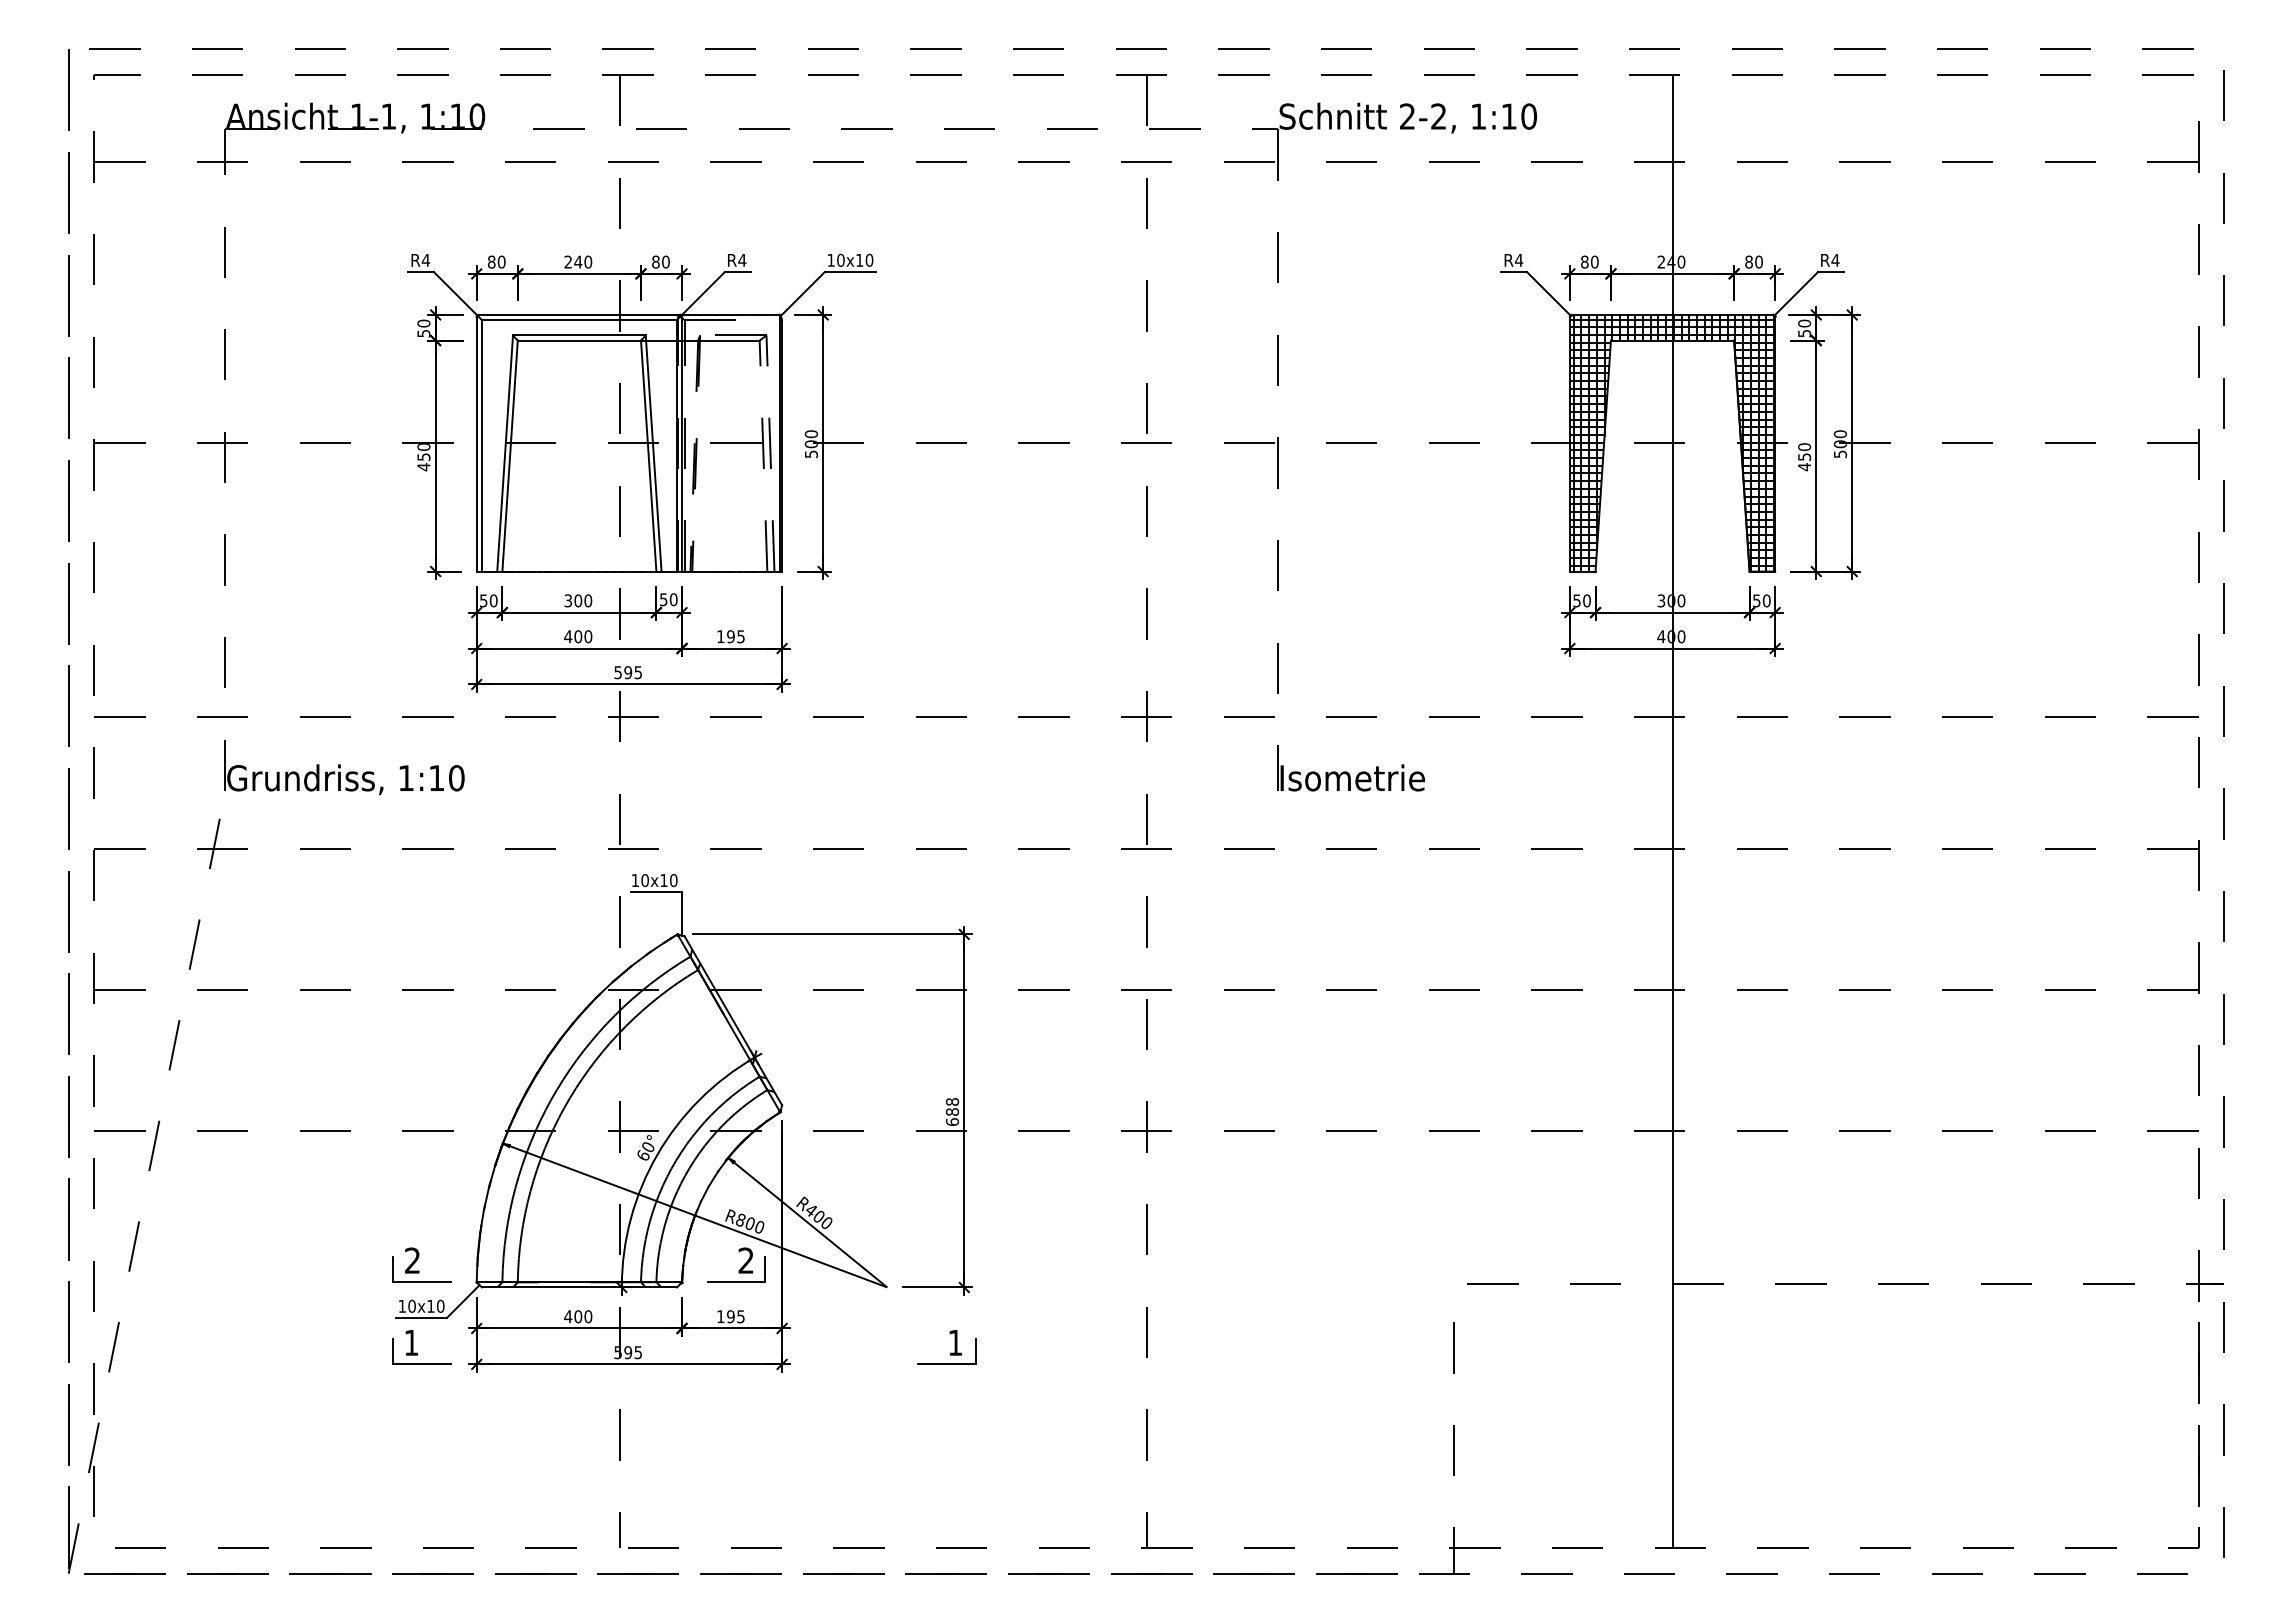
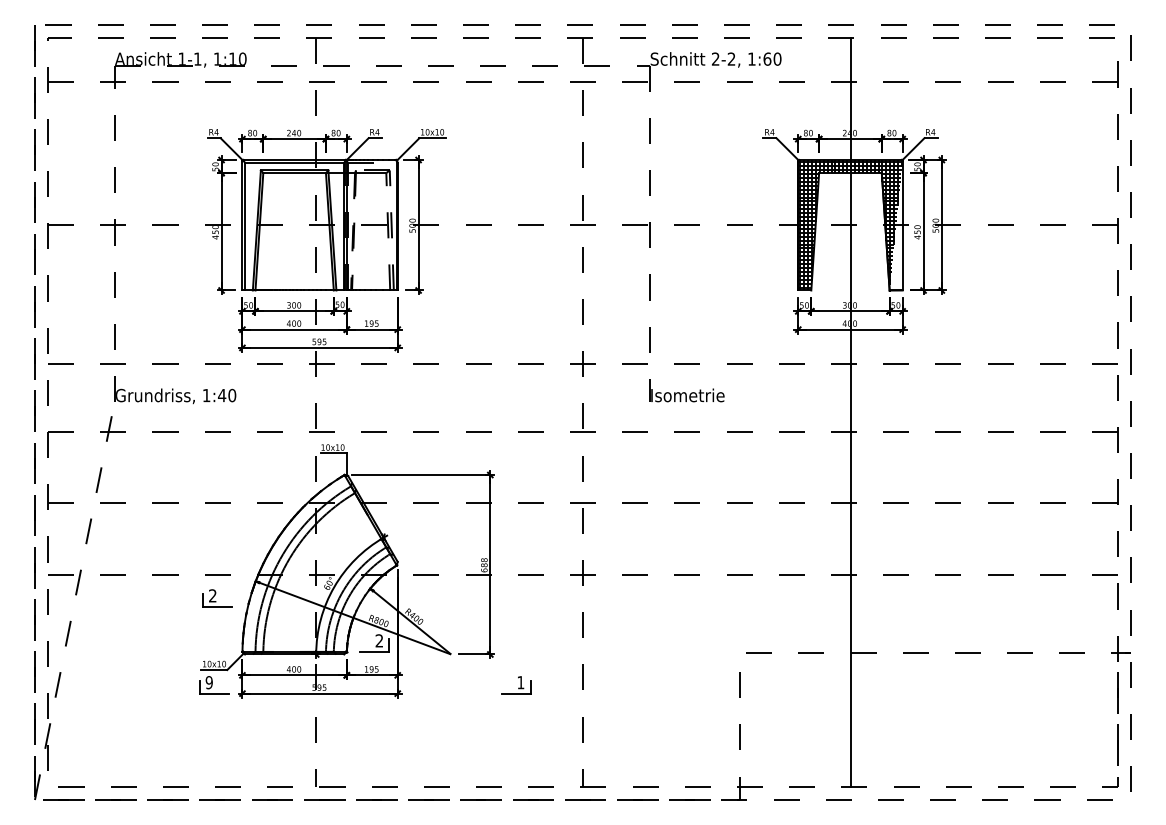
text: (1509, 115) -> (767, 58), 1:10 -> 1:60
hatch: (1761, 445) -> (895, 226), removed
text: (435, 778) -> (221, 395), 1:10 -> 1:40
part: (421, 1265) -> (217, 598), moved
text: (409, 1342) -> (208, 682), 1 -> 9
part: (946, 1348) -> (516, 685), moved

